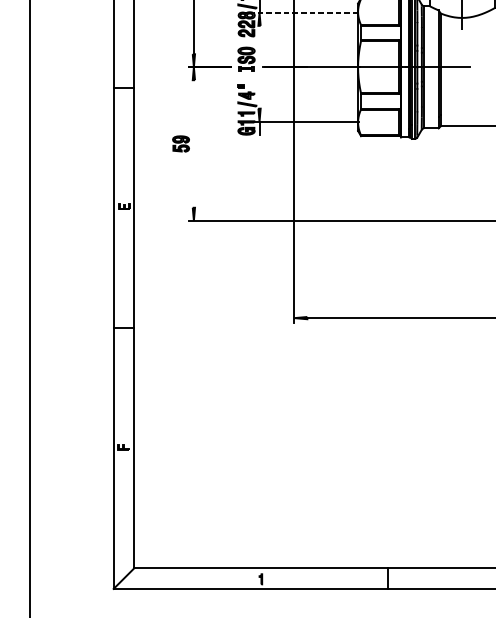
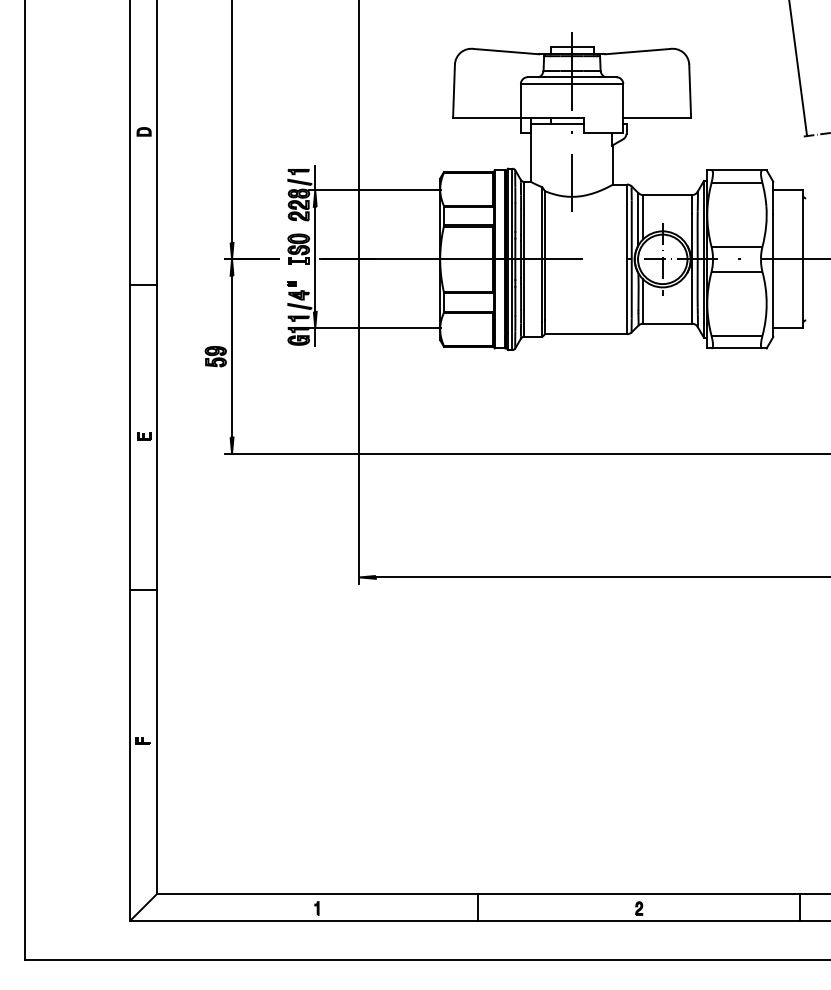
line: (306, 12) -> (374, 190), dashed -> solid
line: (259, 66) -> (315, 258), added
line: (194, 143) -> (232, 356), added

